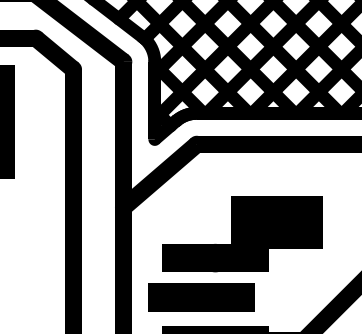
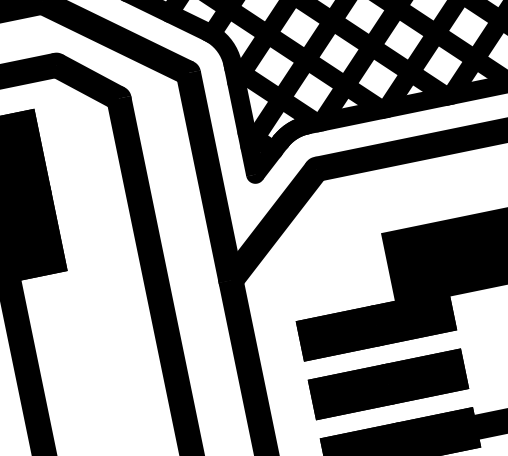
part: (201, 297) -> (388, 384), moved

